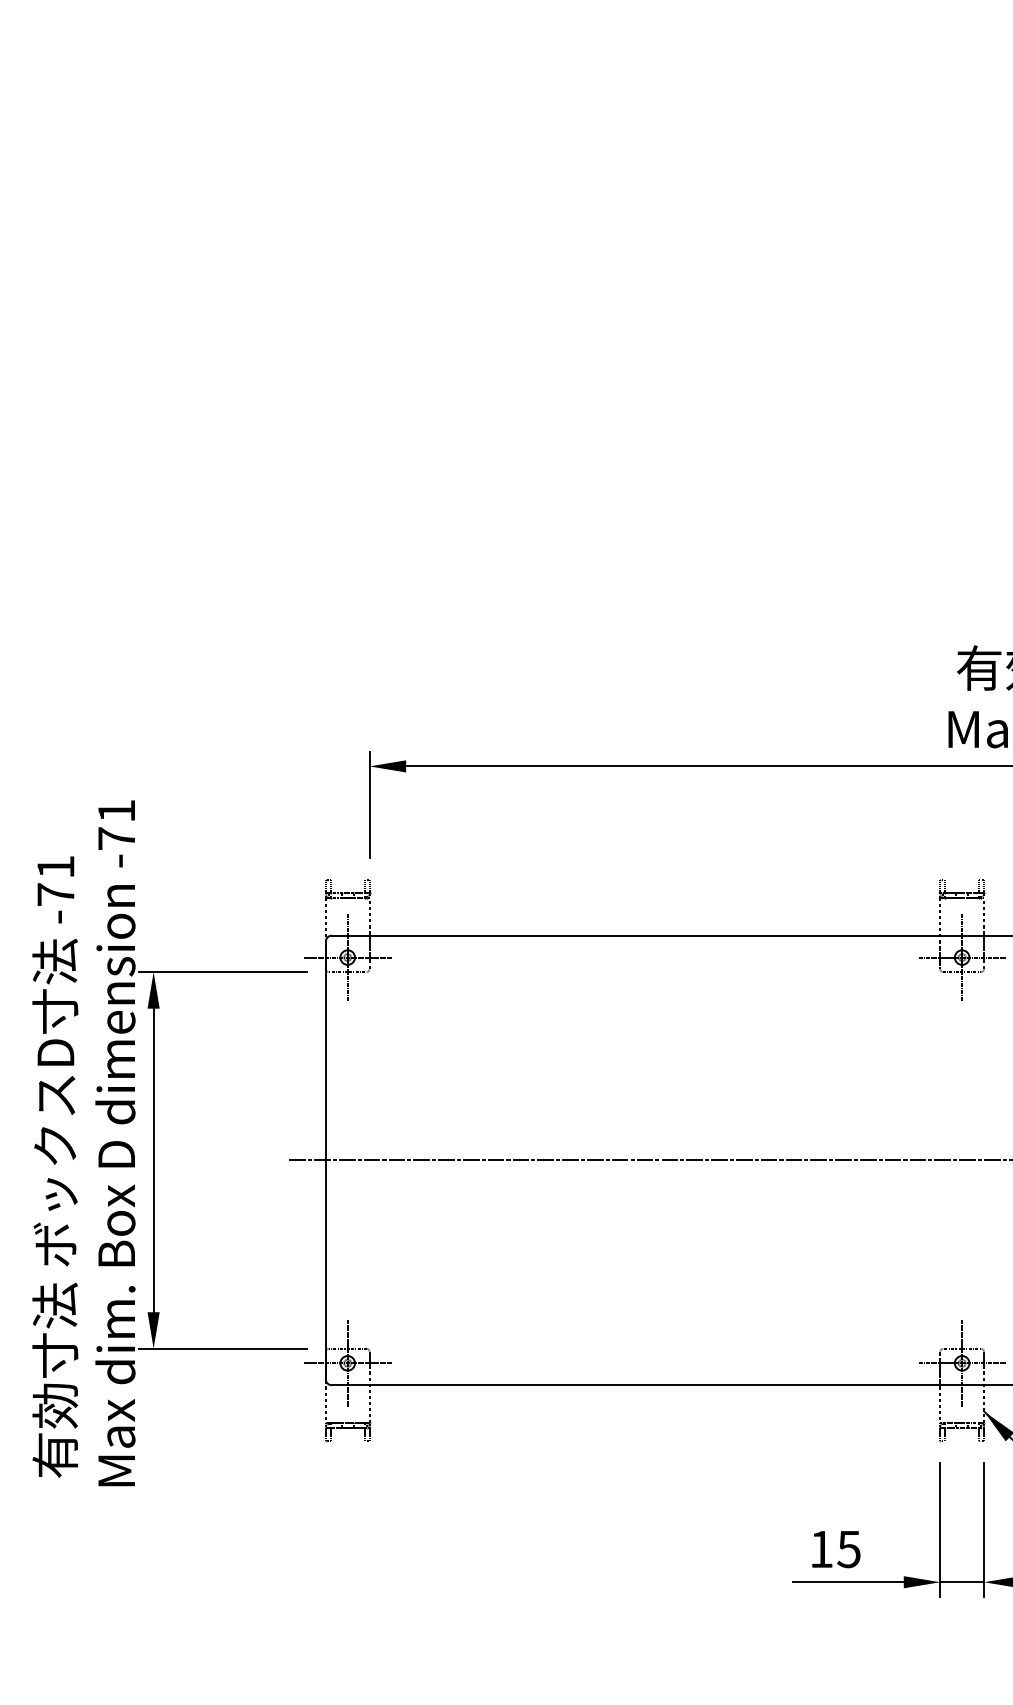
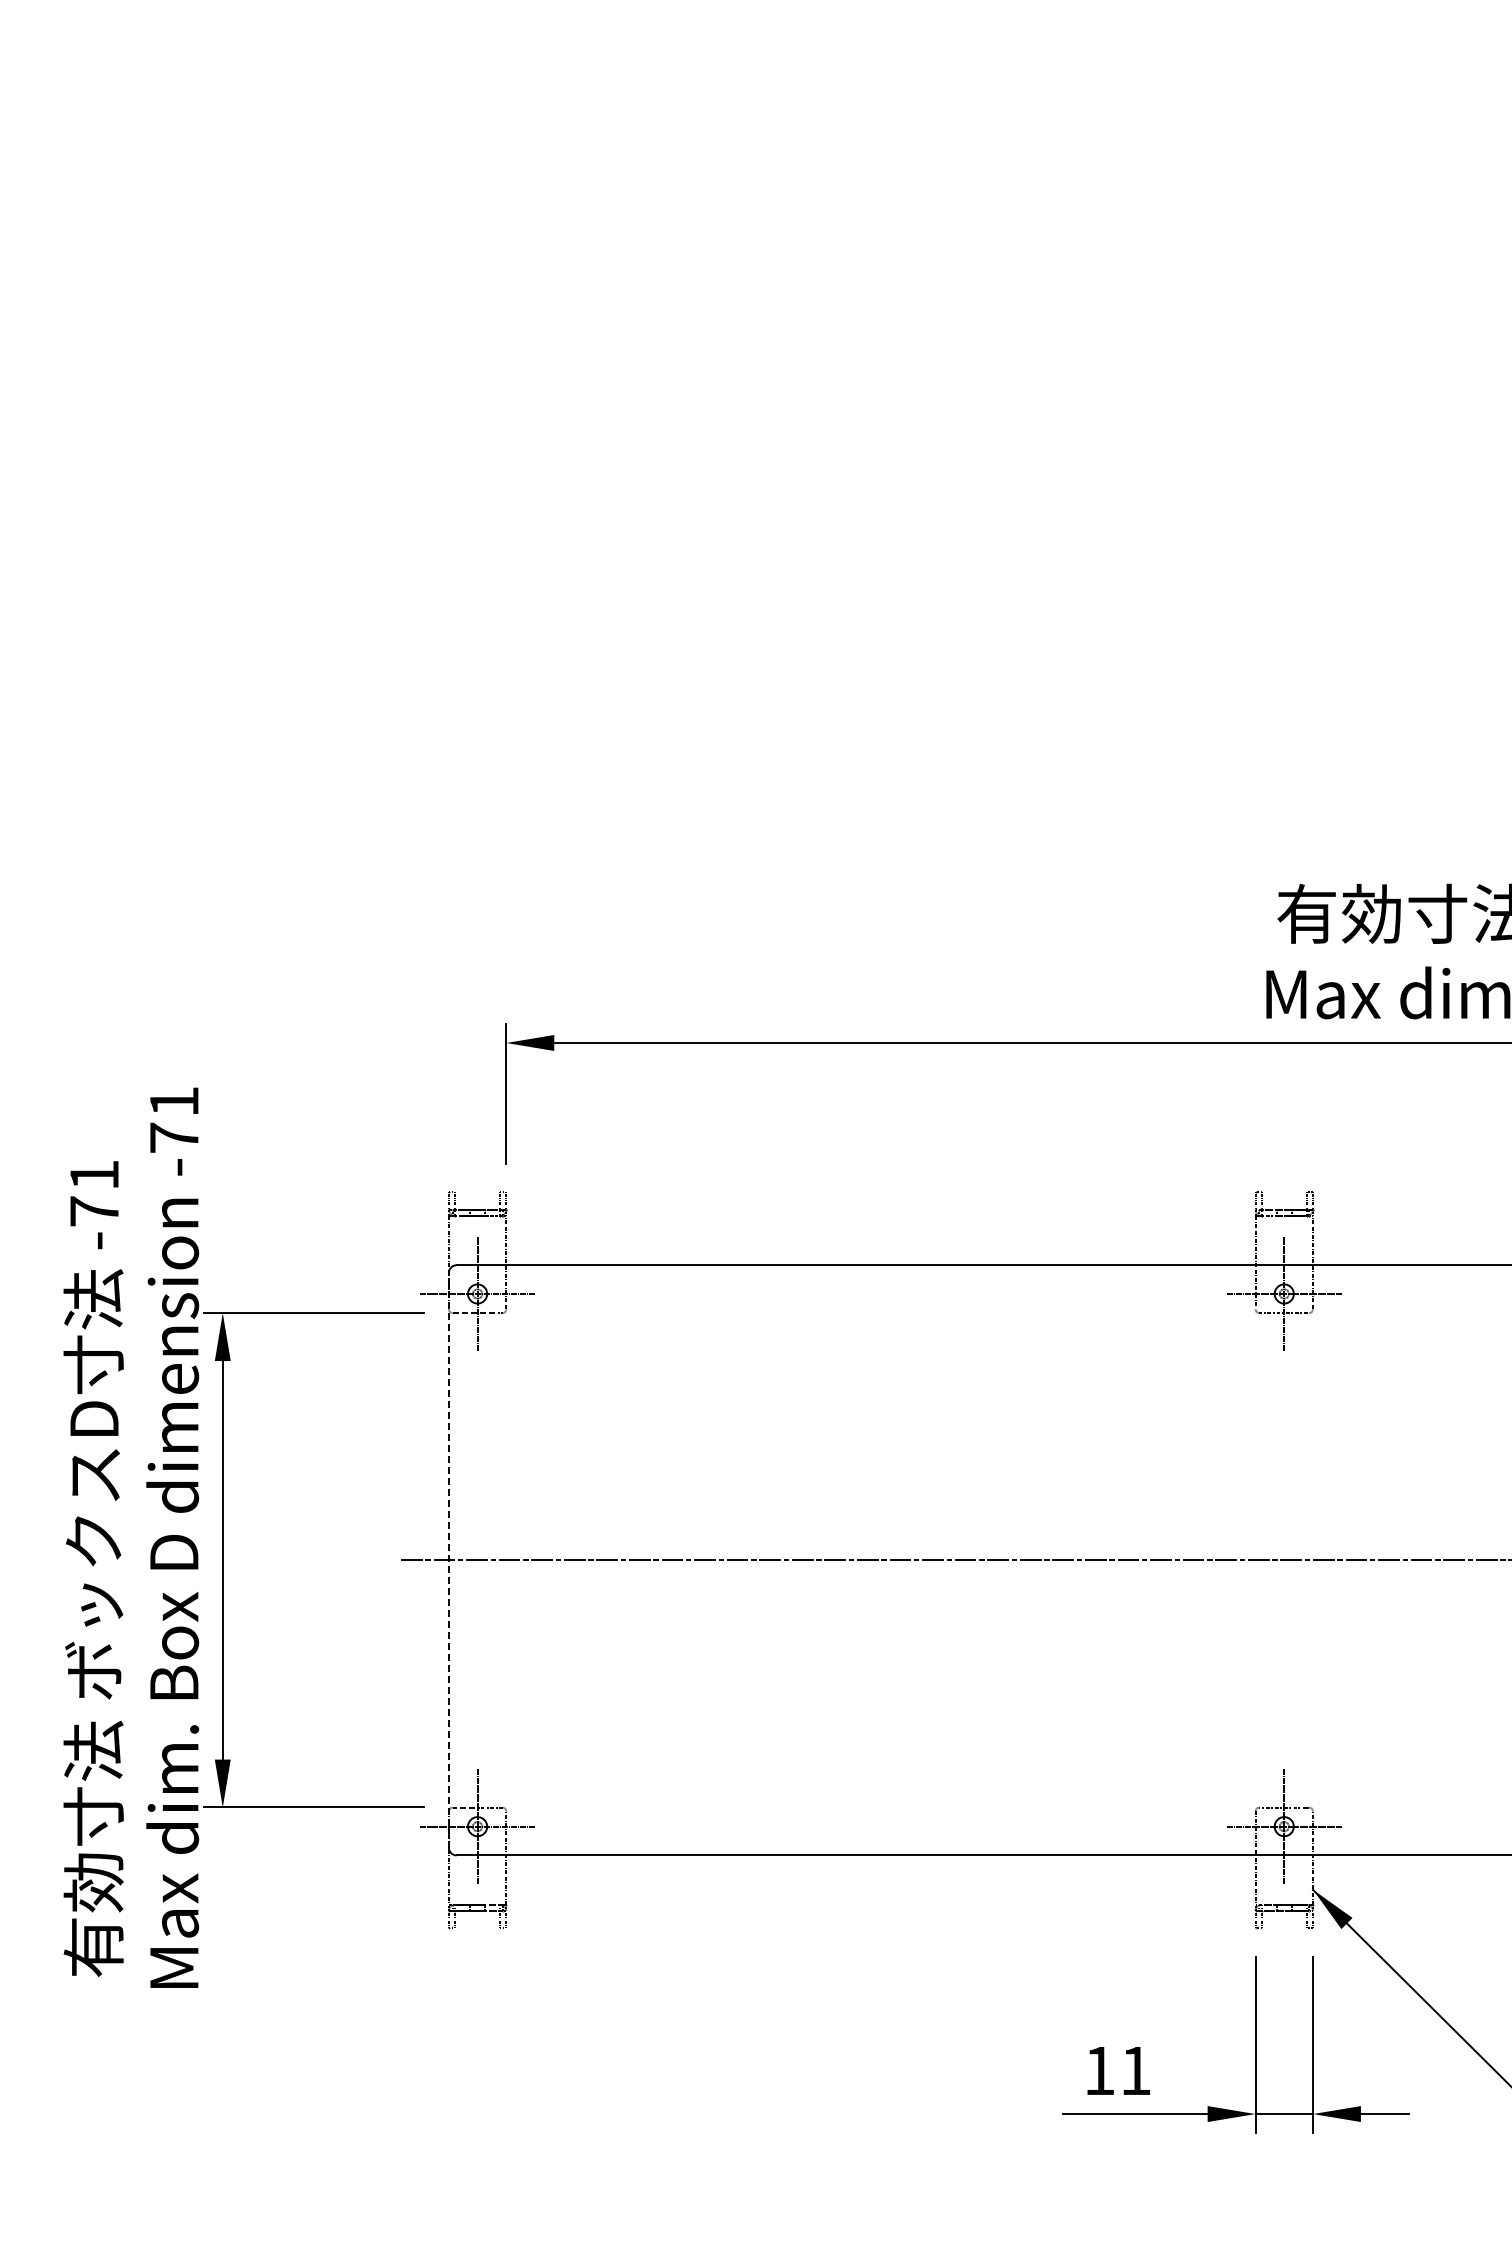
line: (325, 1159) -> (448, 1559), solid -> dashed
text: (848, 1549) -> (1135, 2071), 15 -> 11

